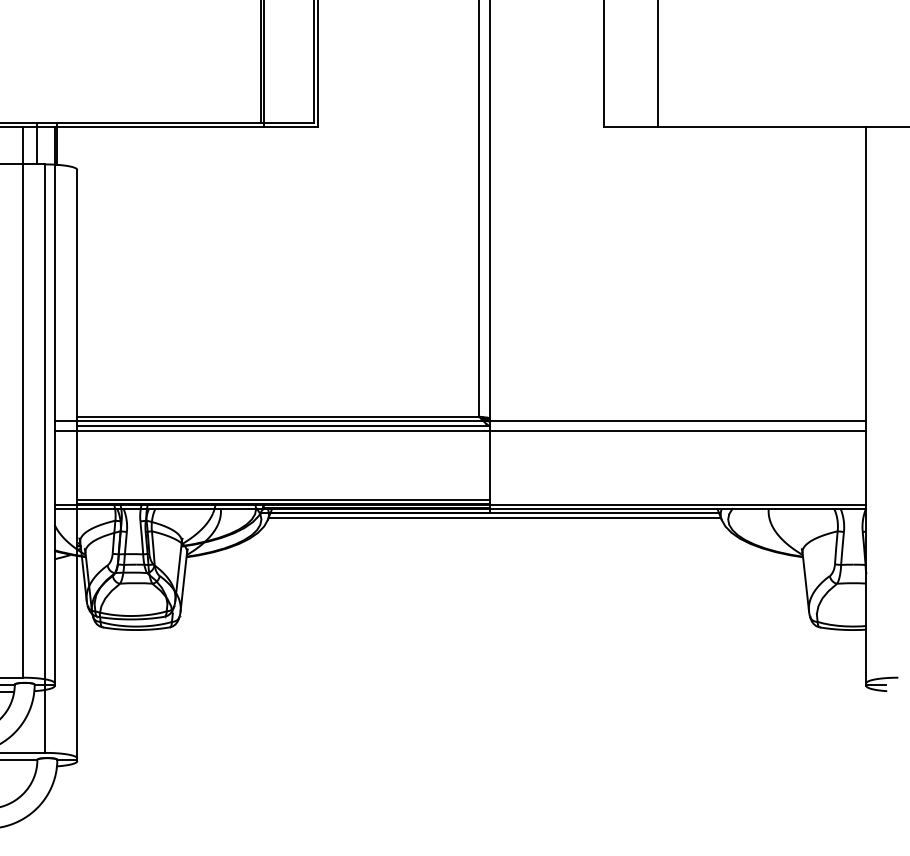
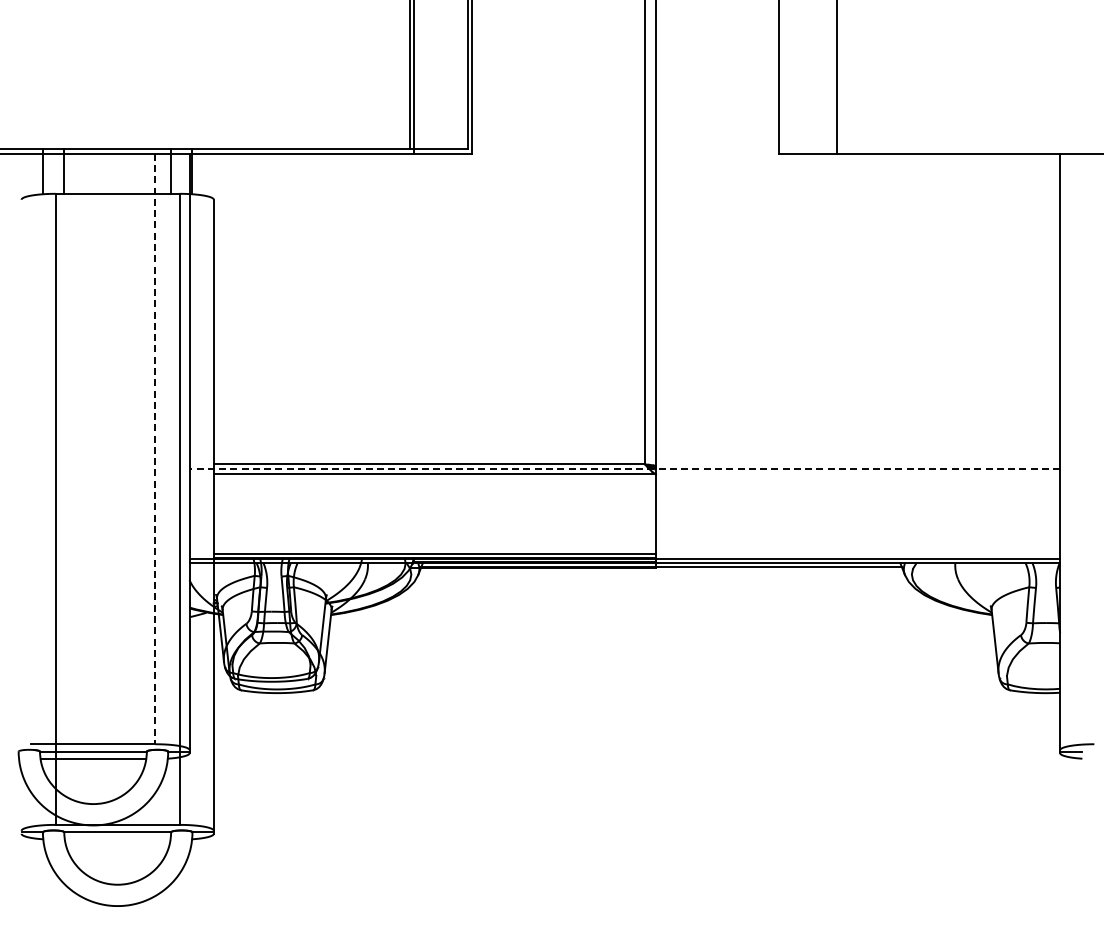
line: (22, 402) -> (155, 449), solid -> dashed
line: (460, 421) -> (624, 469), solid -> dashed
line: (460, 430) -> (624, 479), removed
line: (494, 517) -> (661, 572), removed

